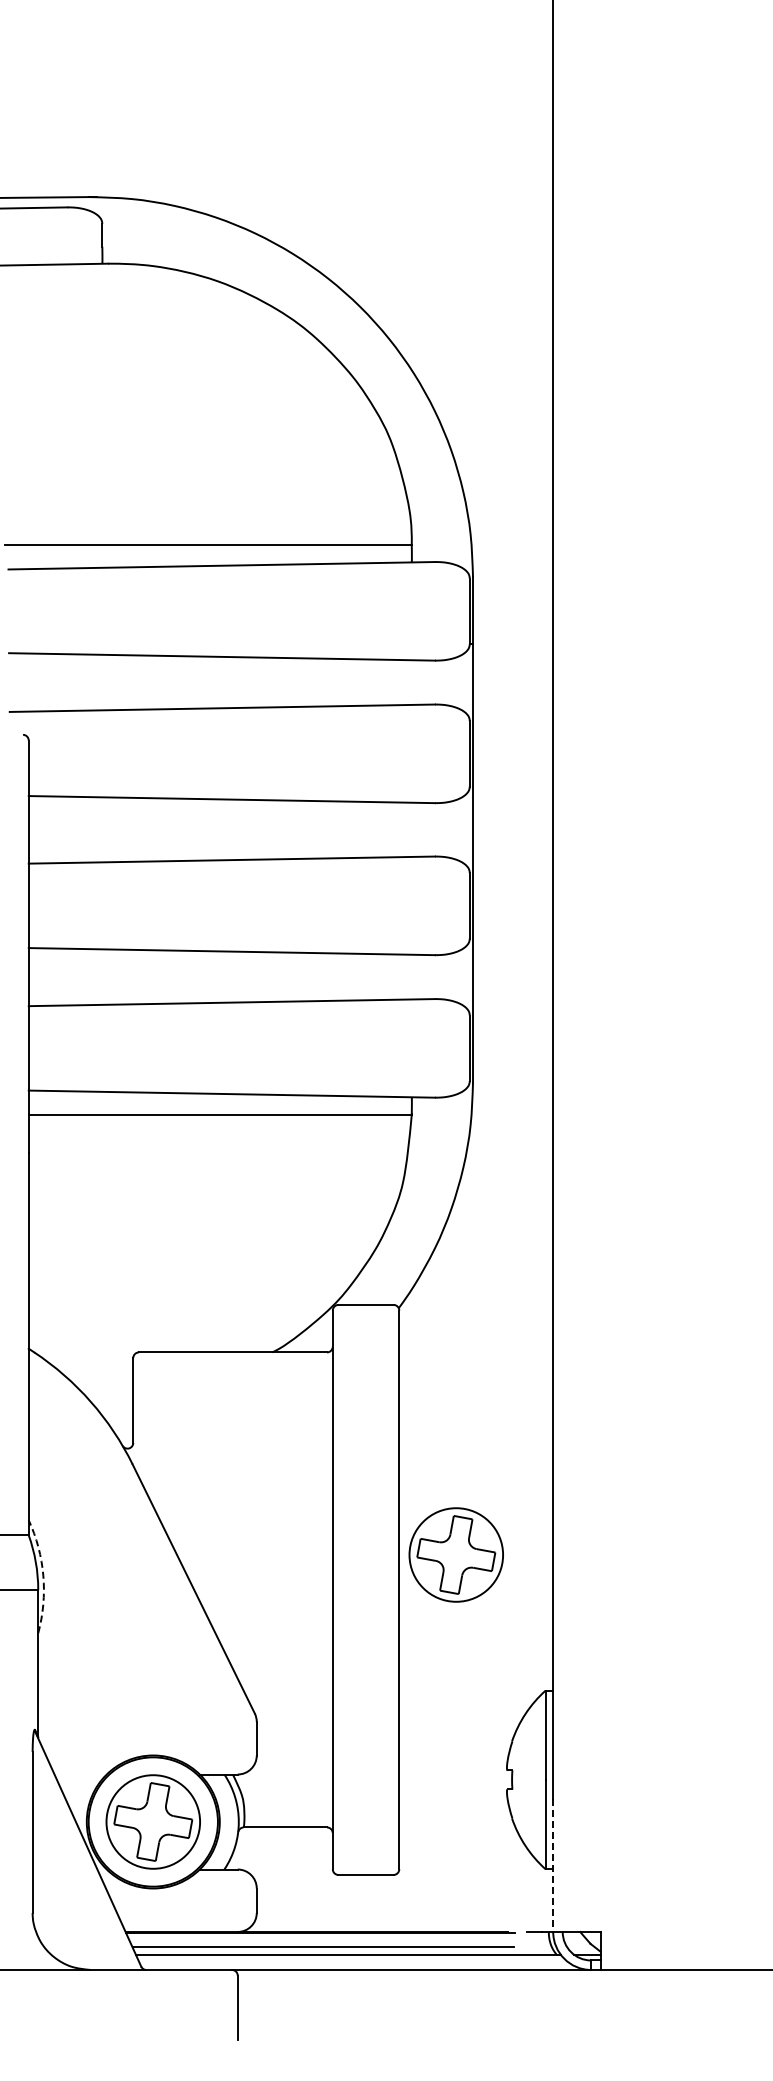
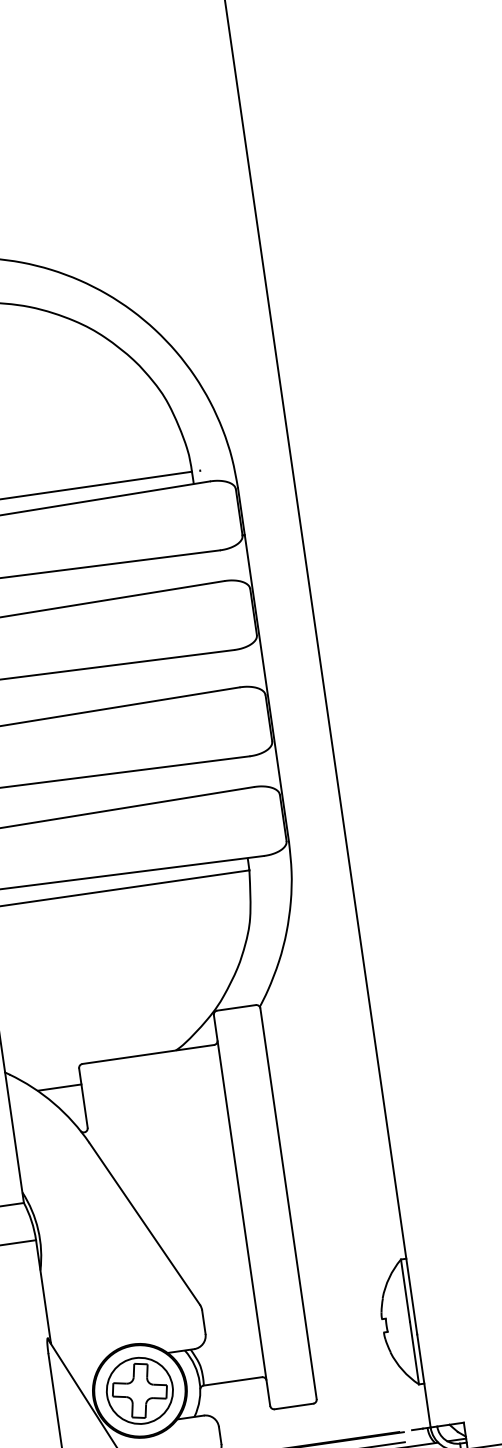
line: (102, 1380) -> (59, 1087), added
part: (455, 1554) -> (324, 1173), removed
arc: (43, 1575) -> (38, 1229), dashed -> solid
line: (553, 1865) -> (424, 1380), dashed -> solid

